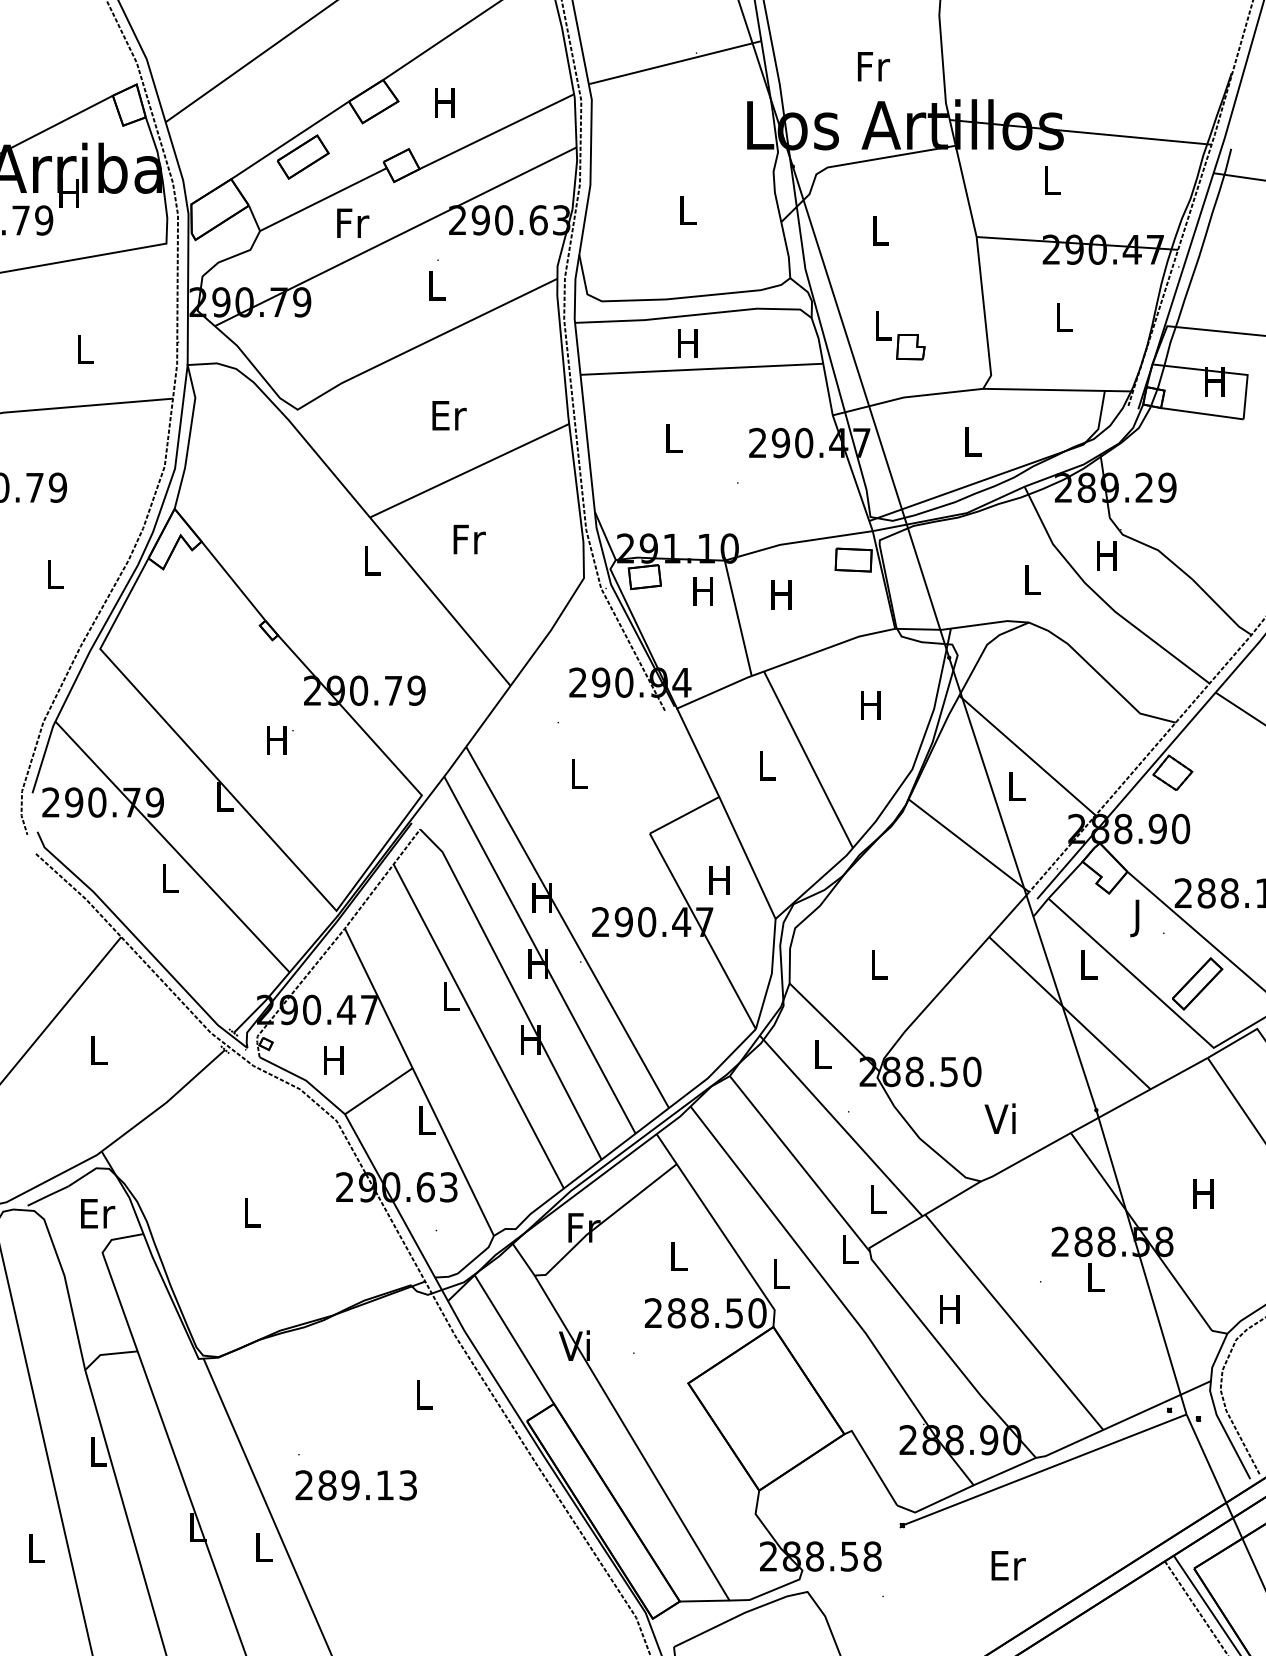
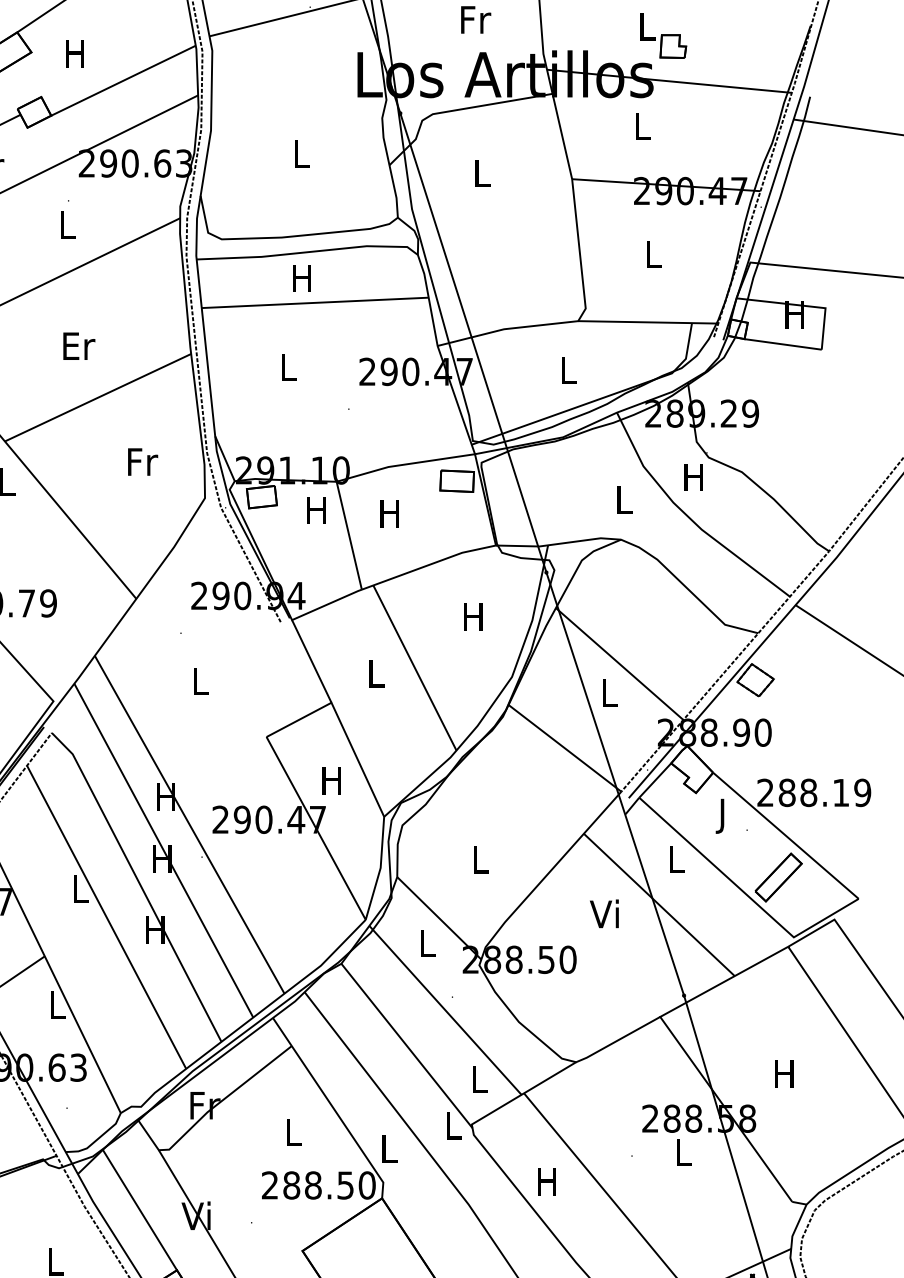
part: (900, 335) -> (663, 35), moved
text: (469, 539) -> (142, 462), moved
text: (999, 1118) -> (603, 913), moved

